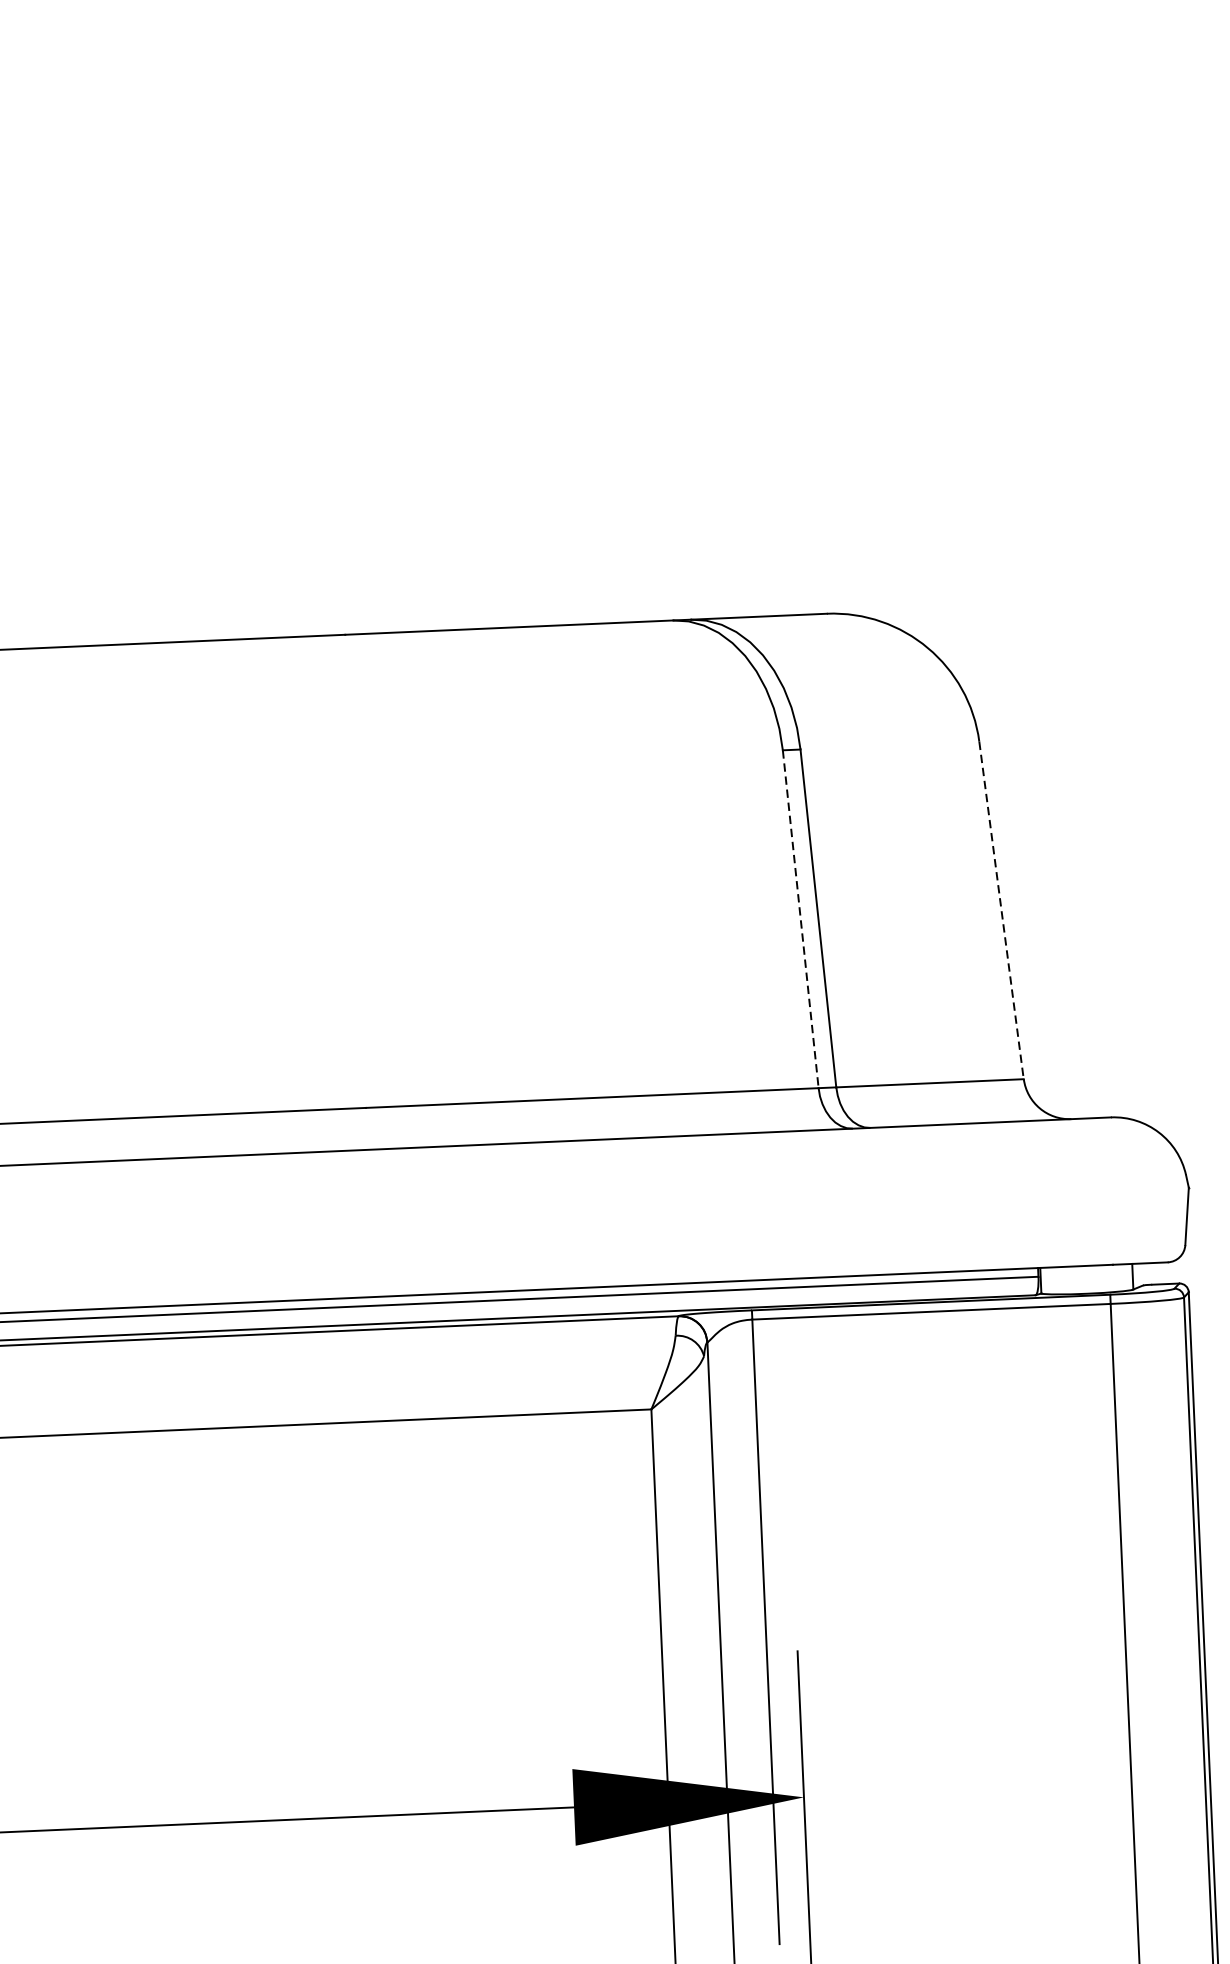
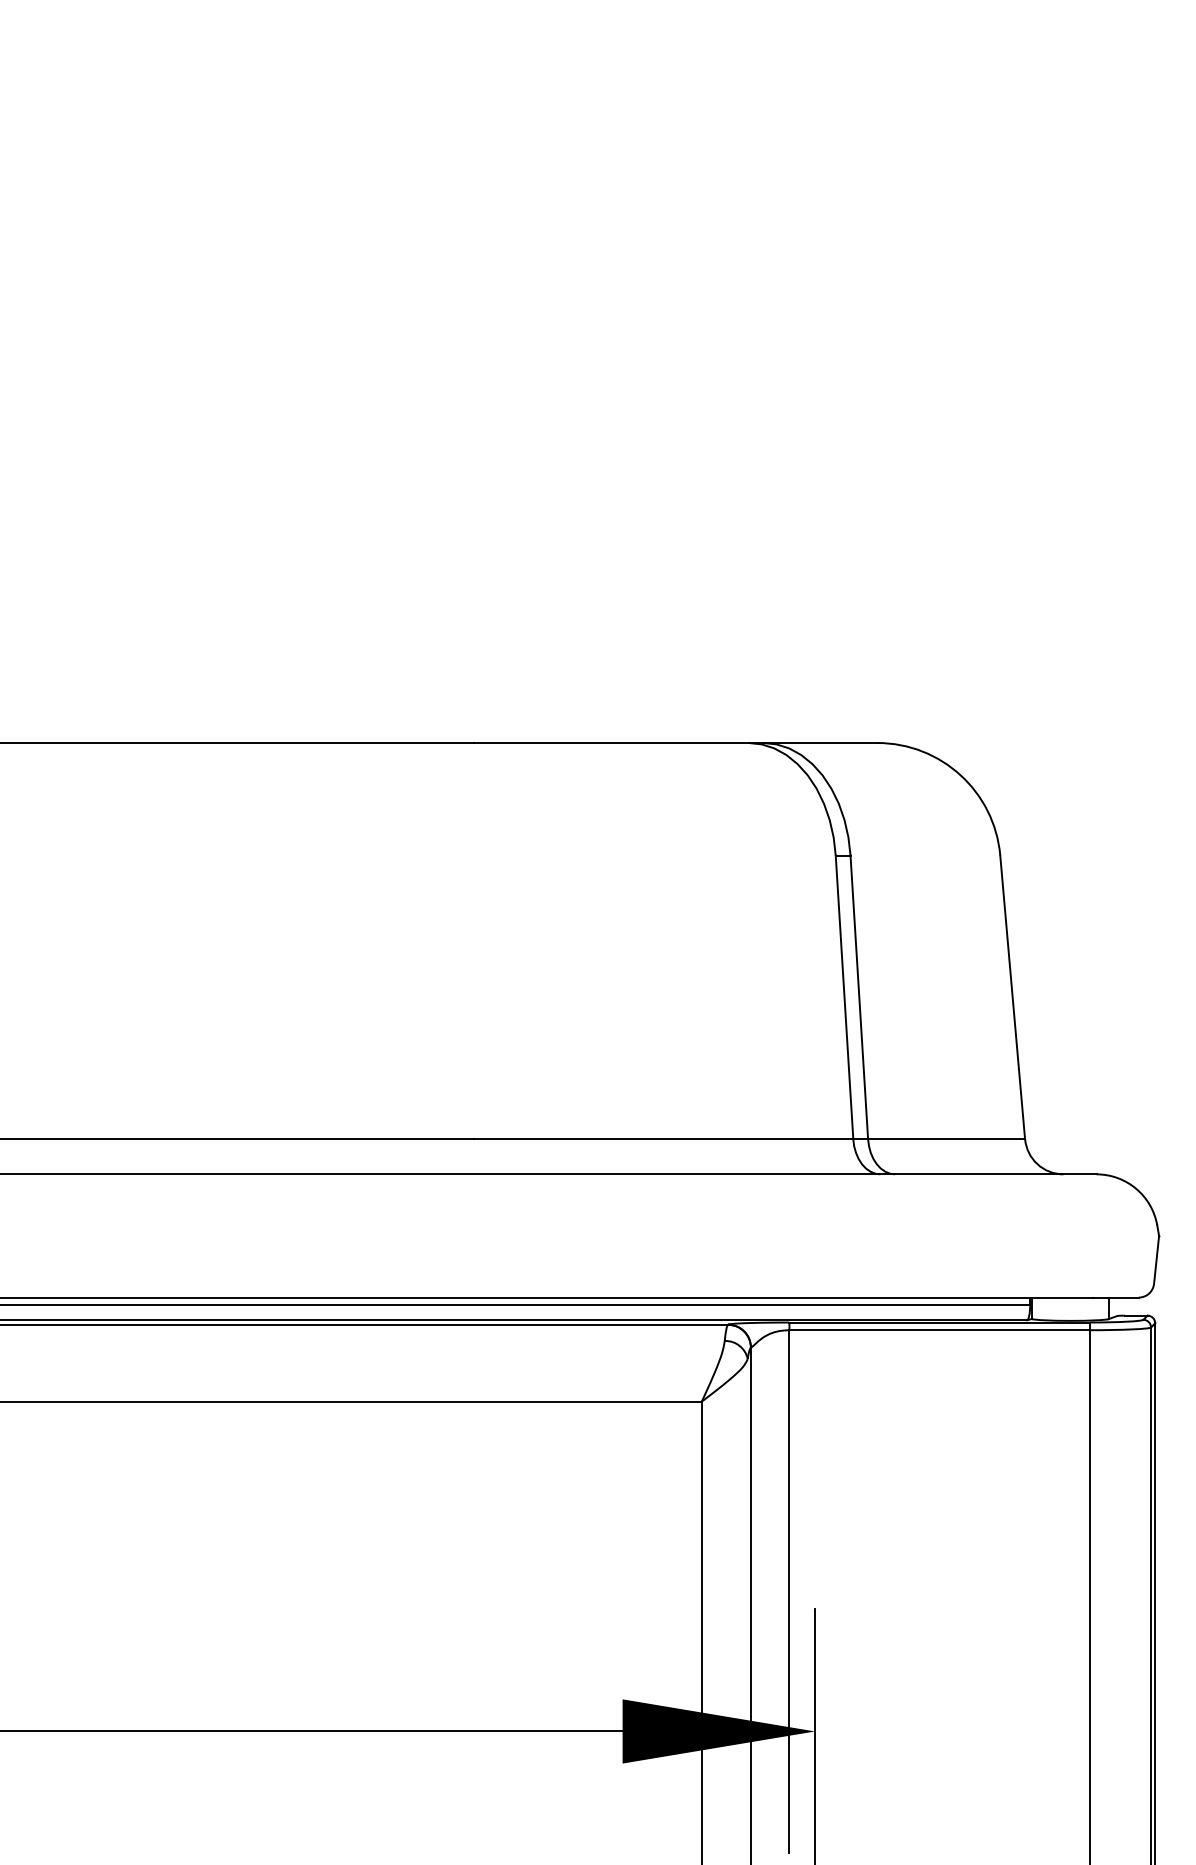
line: (1001, 910) -> (1012, 997), dashed -> solid
line: (800, 919) -> (844, 997), dashed -> solid

